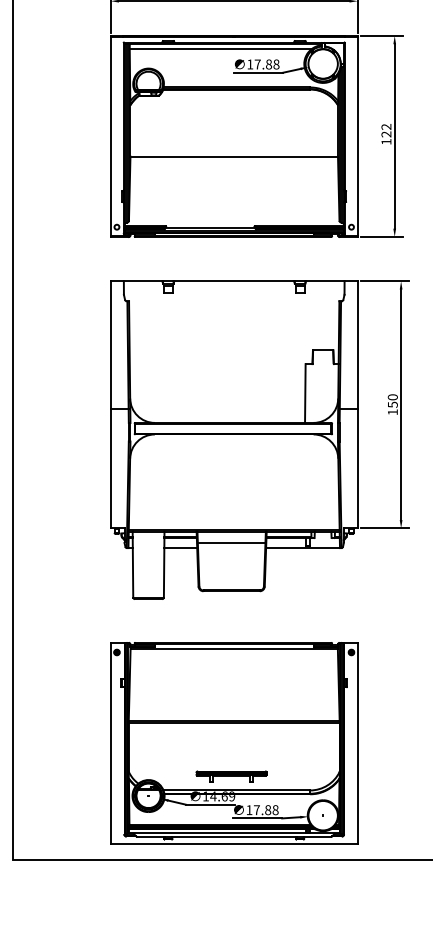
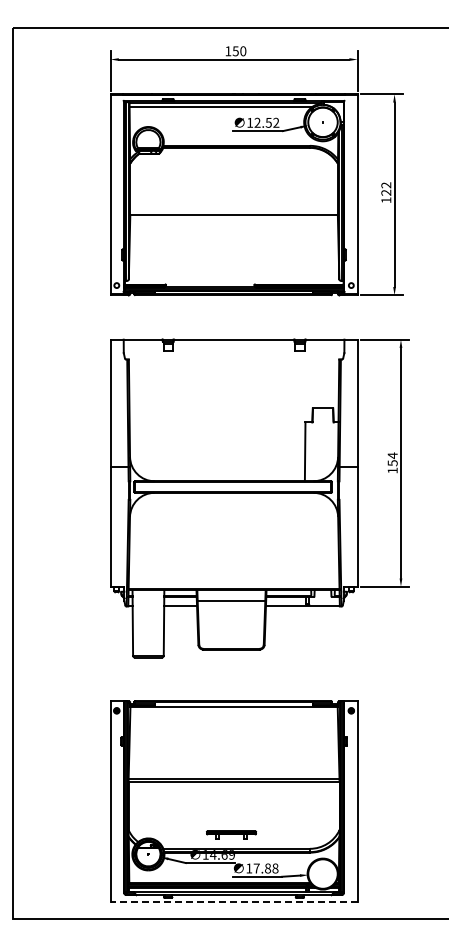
text: (266, 64) -> (266, 122), 17.88 -> 12.52
text: (392, 397) -> (392, 455), 150 -> 154
part: (231, 776) -> (231, 834), size x0.7
line: (234, 844) -> (234, 902), solid -> dashed

